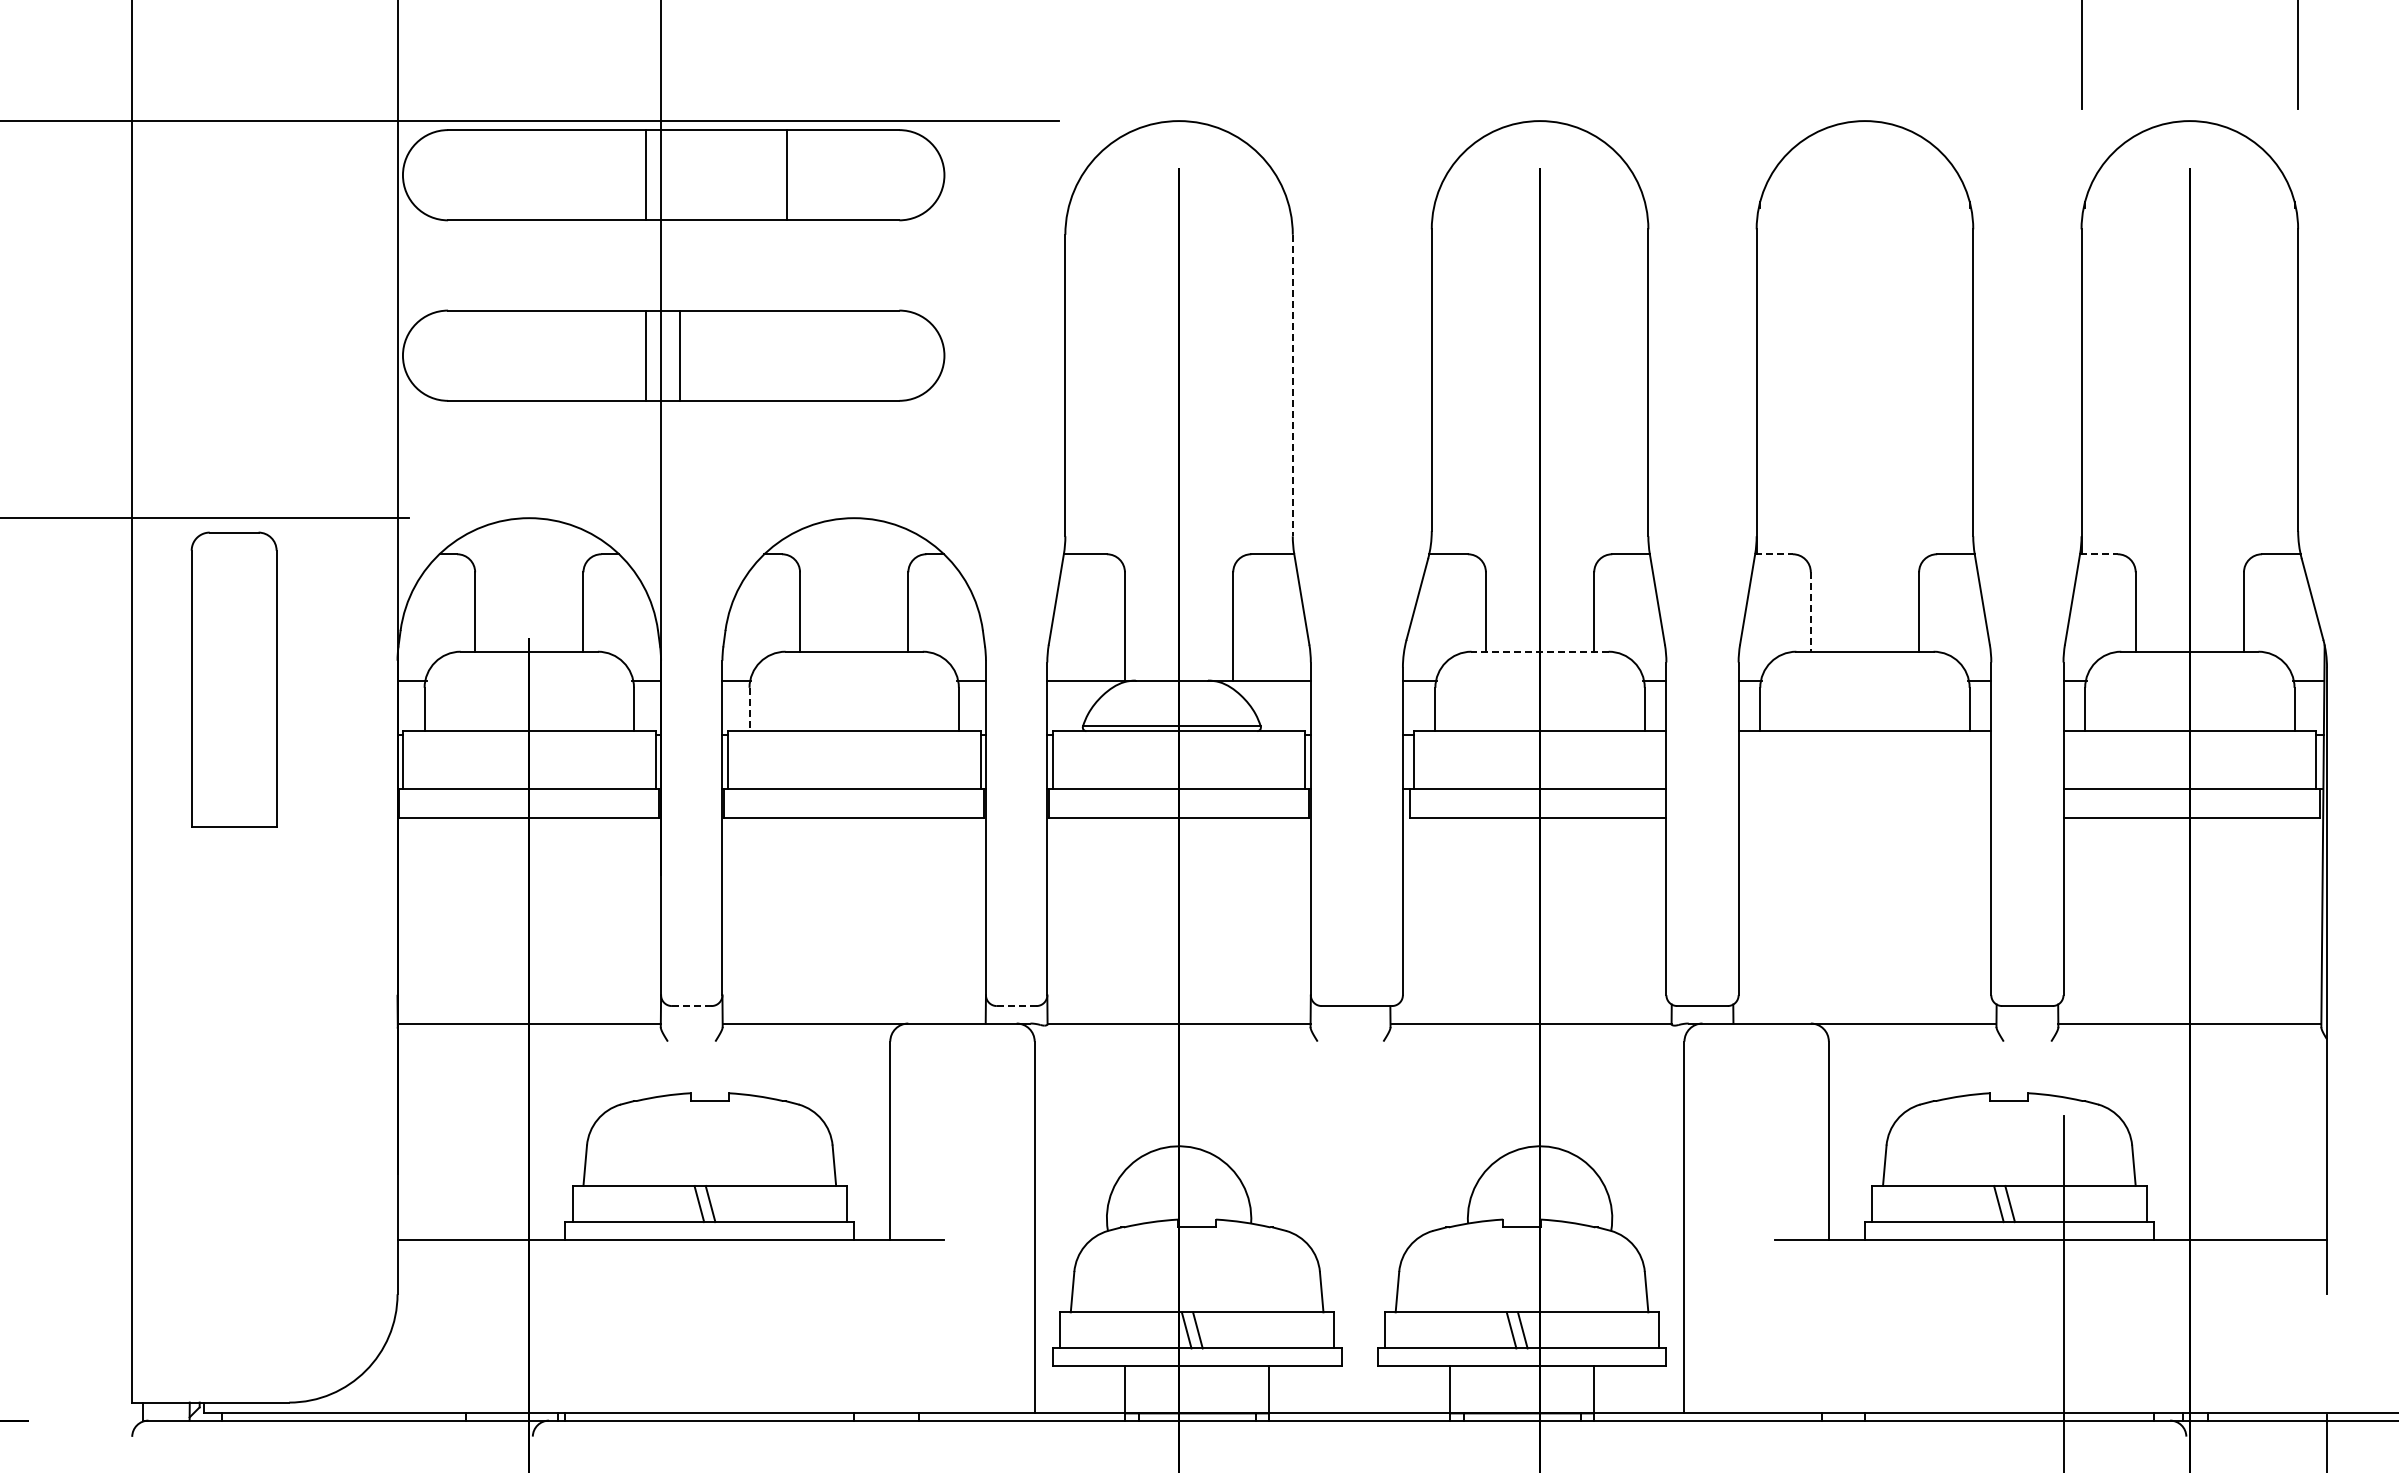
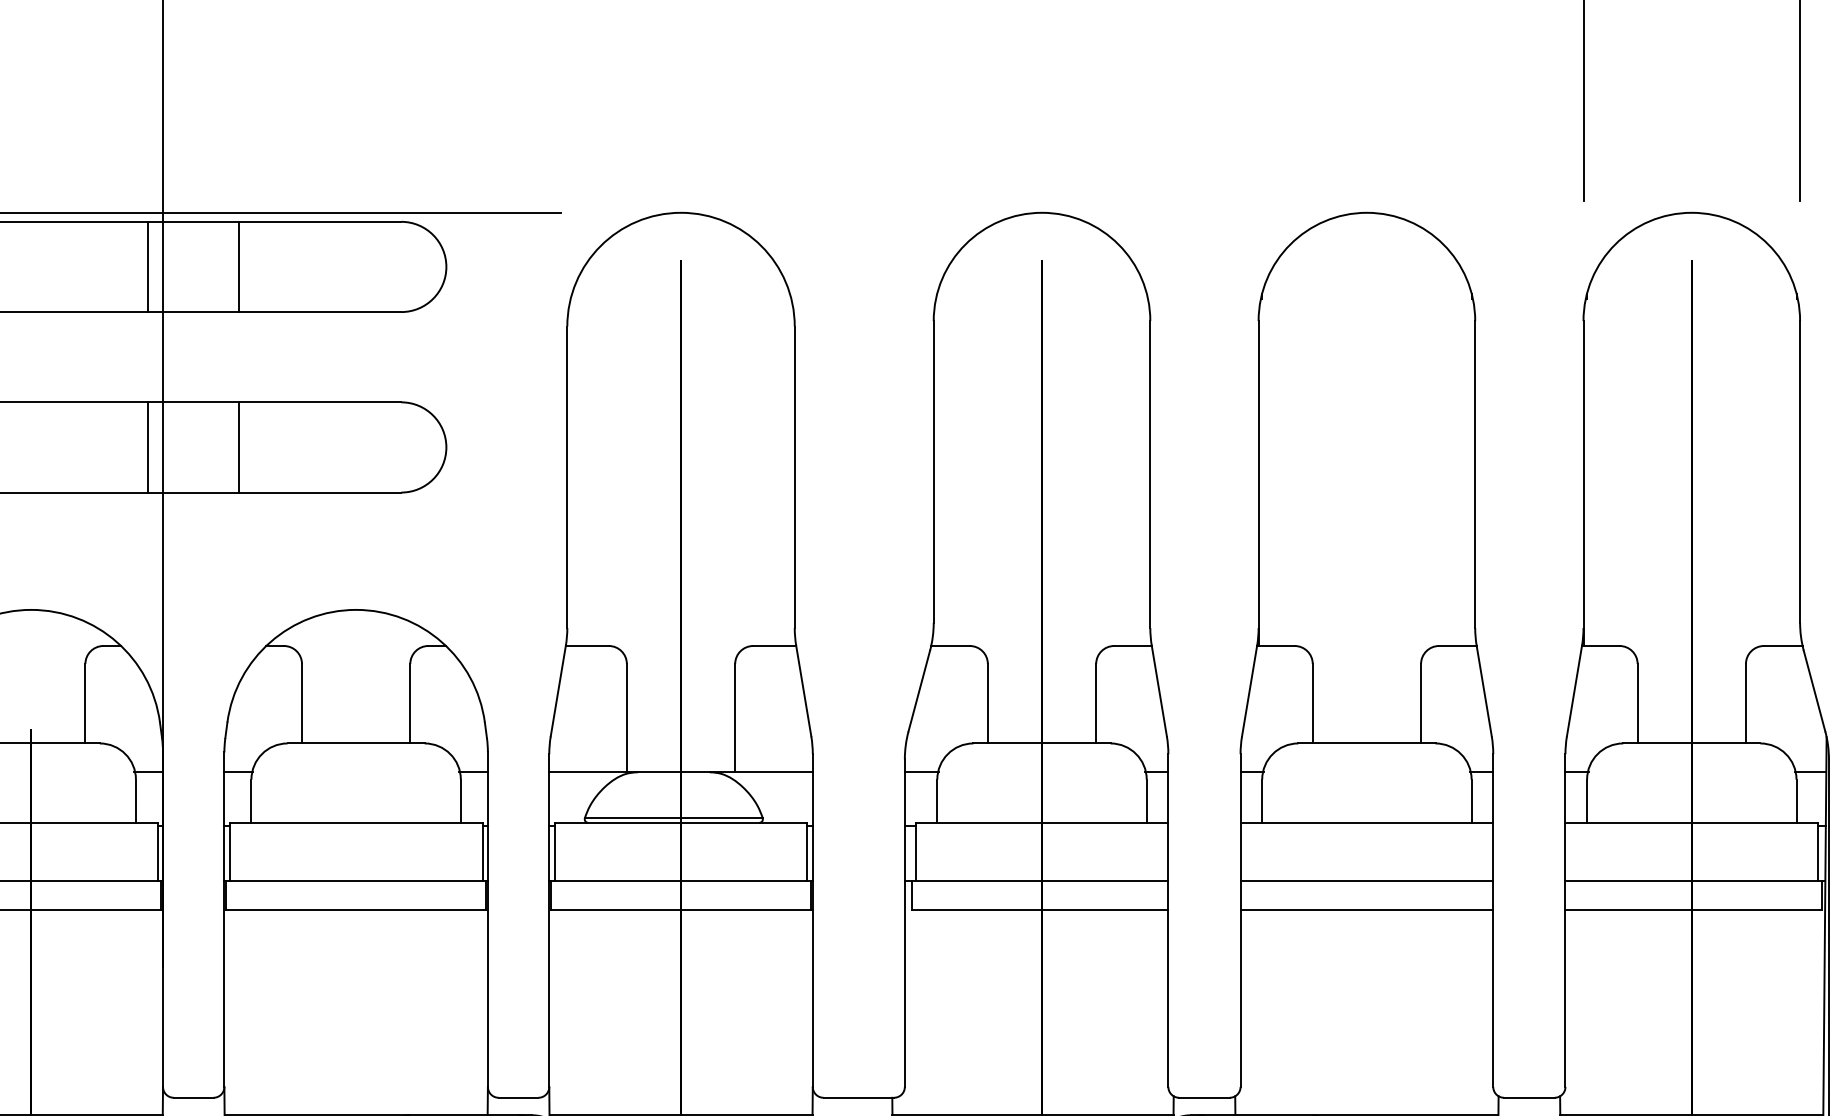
line: (787, 175) -> (239, 267), moved
line: (680, 355) -> (239, 447), moved
line: (1292, 385) -> (794, 477), dashed -> solid
line: (1773, 554) -> (1275, 646), dashed -> solid
line: (2098, 554) -> (1600, 646), dashed -> solid
line: (1810, 612) -> (1312, 704), dashed -> solid
line: (1540, 651) -> (1042, 743), dashed -> solid
line: (749, 709) -> (251, 801), dashed -> solid
line: (1864, 788) -> (1366, 880), added
line: (1864, 817) -> (1366, 909), added
line: (691, 1006) -> (193, 1098), dashed -> solid
line: (1016, 1006) -> (518, 1098), dashed -> solid

